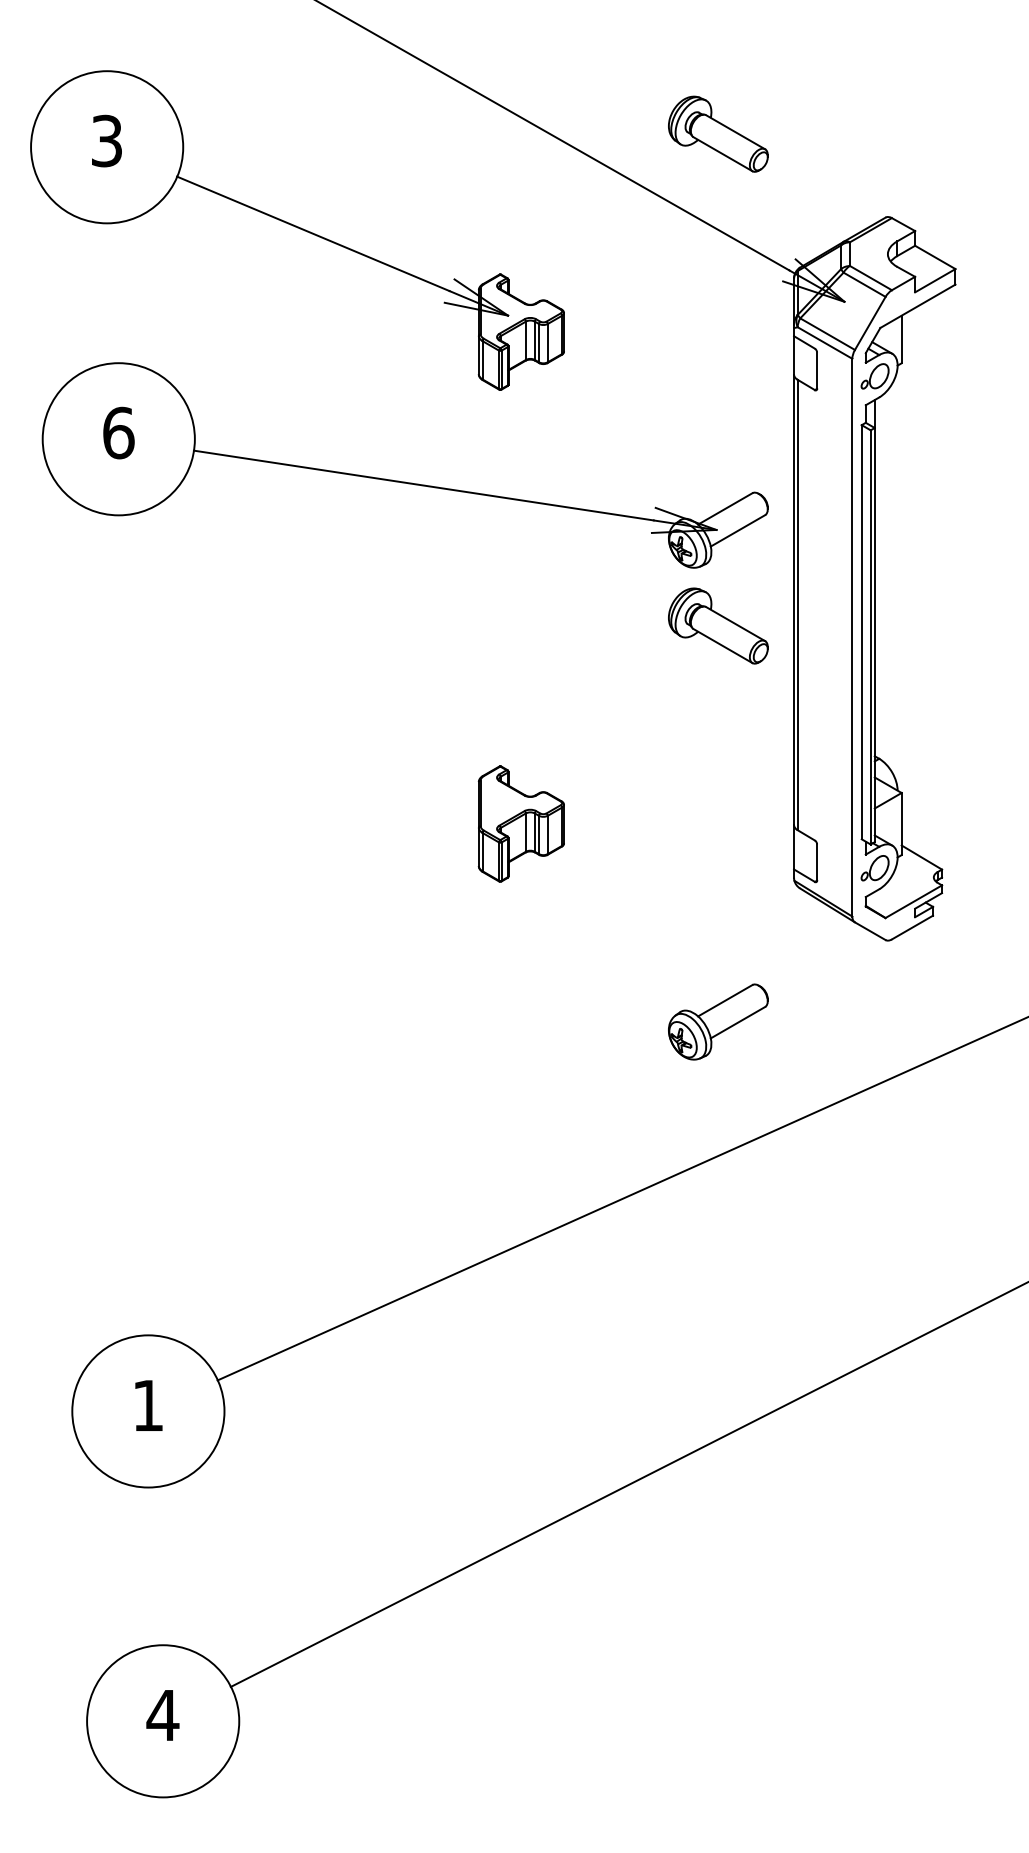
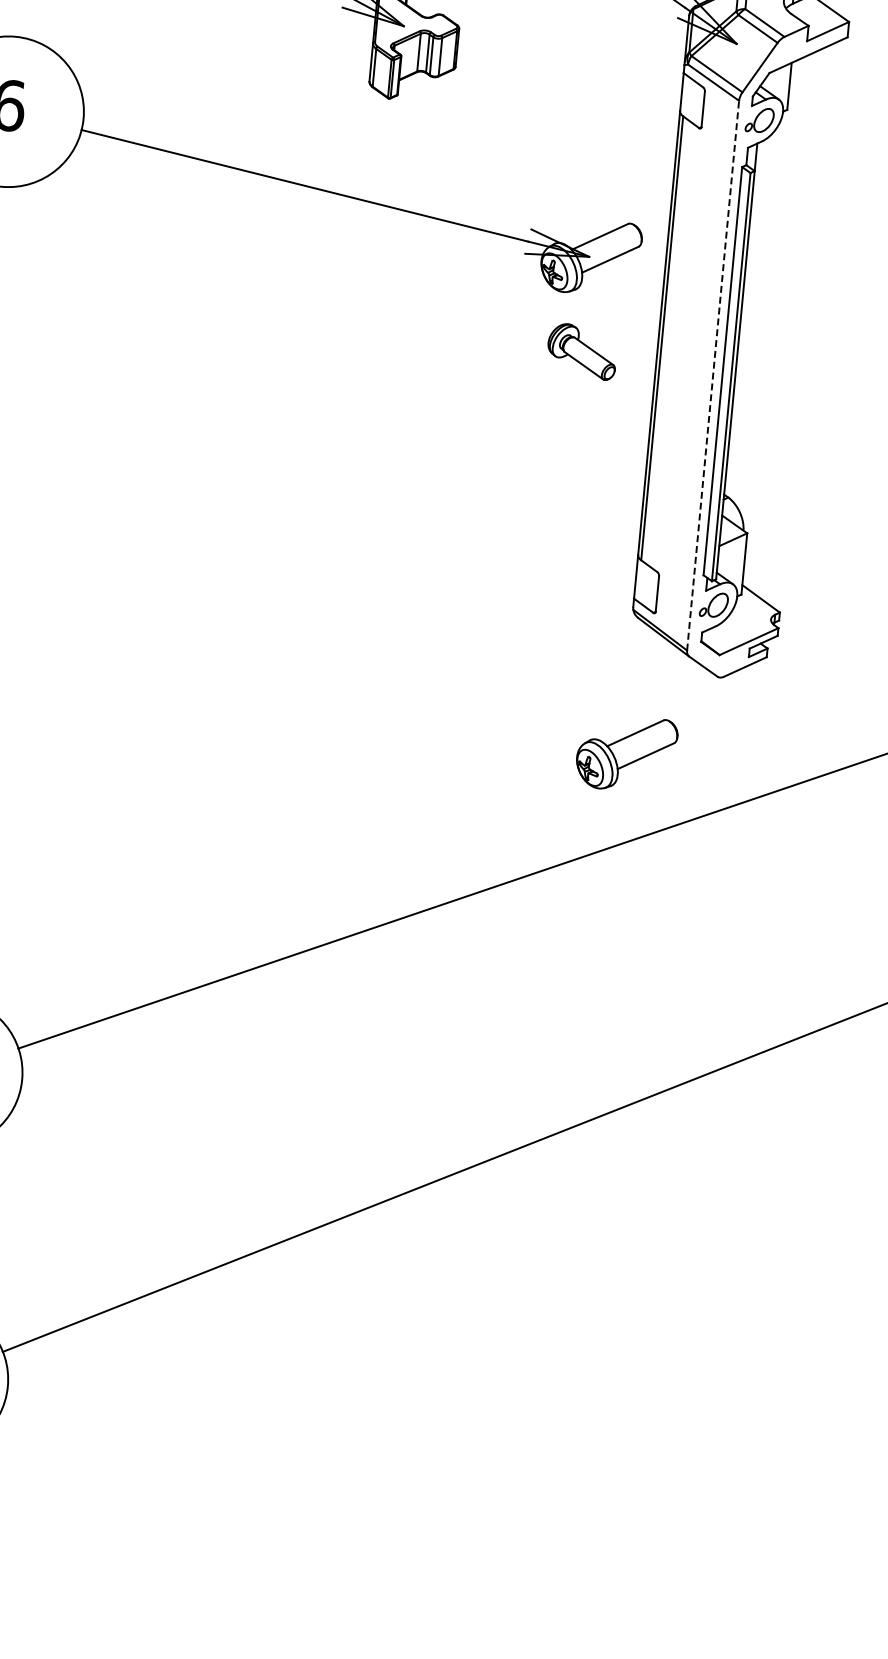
part: (718, 625) -> (582, 351), size x0.7
line: (852, 637) -> (713, 375), solid -> dashed
part: (520, 823) -> (368, 527), removed
part: (718, 1021) -> (626, 753), moved

